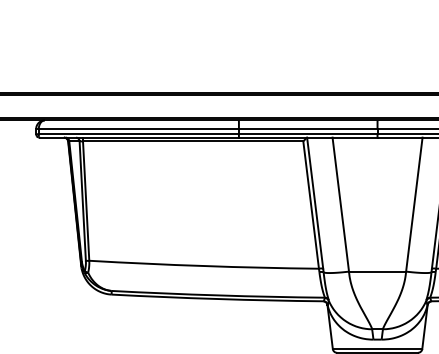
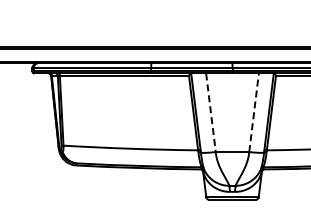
line: (340, 204) -> (210, 112), solid -> dashed
line: (415, 204) -> (254, 112), solid -> dashed

